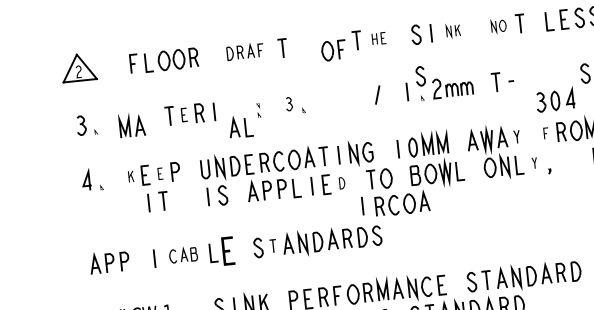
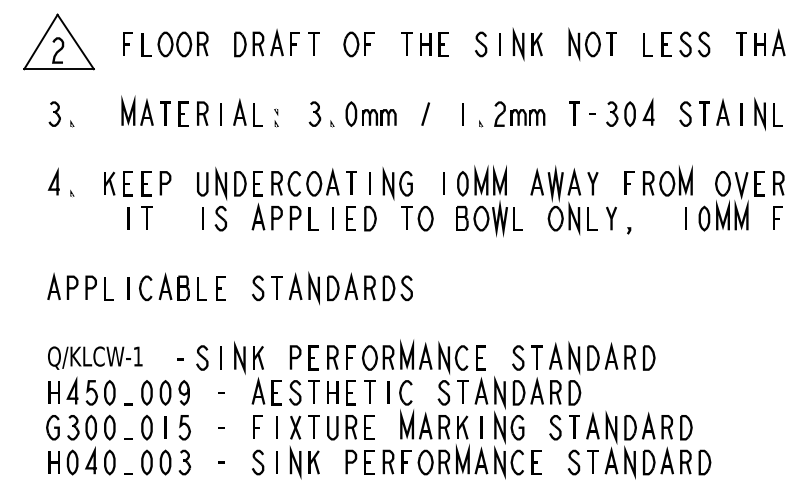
part: (498, 26) -> (584, 44), size x1.67
part: (453, 31) -> (527, 44), size x1.67
part: (378, 38) -> (434, 44), size x1.67
part: (244, 50) -> (266, 42), size x1.43
part: (333, 50) -> (358, 44), moved
part: (78, 67) -> (58, 41), size x1.67
part: (420, 76) -> (481, 96), removed
part: (333, 99) -> (370, 113), added
part: (555, 99) -> (630, 112), moved
part: (288, 103) -> (314, 113), size x1.43
part: (184, 114) -> (183, 113), size x1.43
part: (131, 124) -> (137, 110), moved
part: (240, 126) -> (247, 112), moved
part: (546, 132) -> (629, 182), size x1.67
part: (516, 136) -> (592, 183), size x1.43
part: (534, 163) -> (611, 218), size x1.67
part: (160, 173) -> (146, 183), size x1.67
part: (130, 176) -> (109, 183), size x1.67
part: (342, 182) -> (370, 218), size x1.67
part: (402, 203) -> (442, 251), removed
line: (362, 205) -> (392, 249), removed
part: (272, 245) -> (276, 287), size x1.43
part: (228, 251) -> (220, 288), size x0.71
part: (183, 254) -> (164, 286), size x1.43
line: (136, 260) -> (105, 288), added

